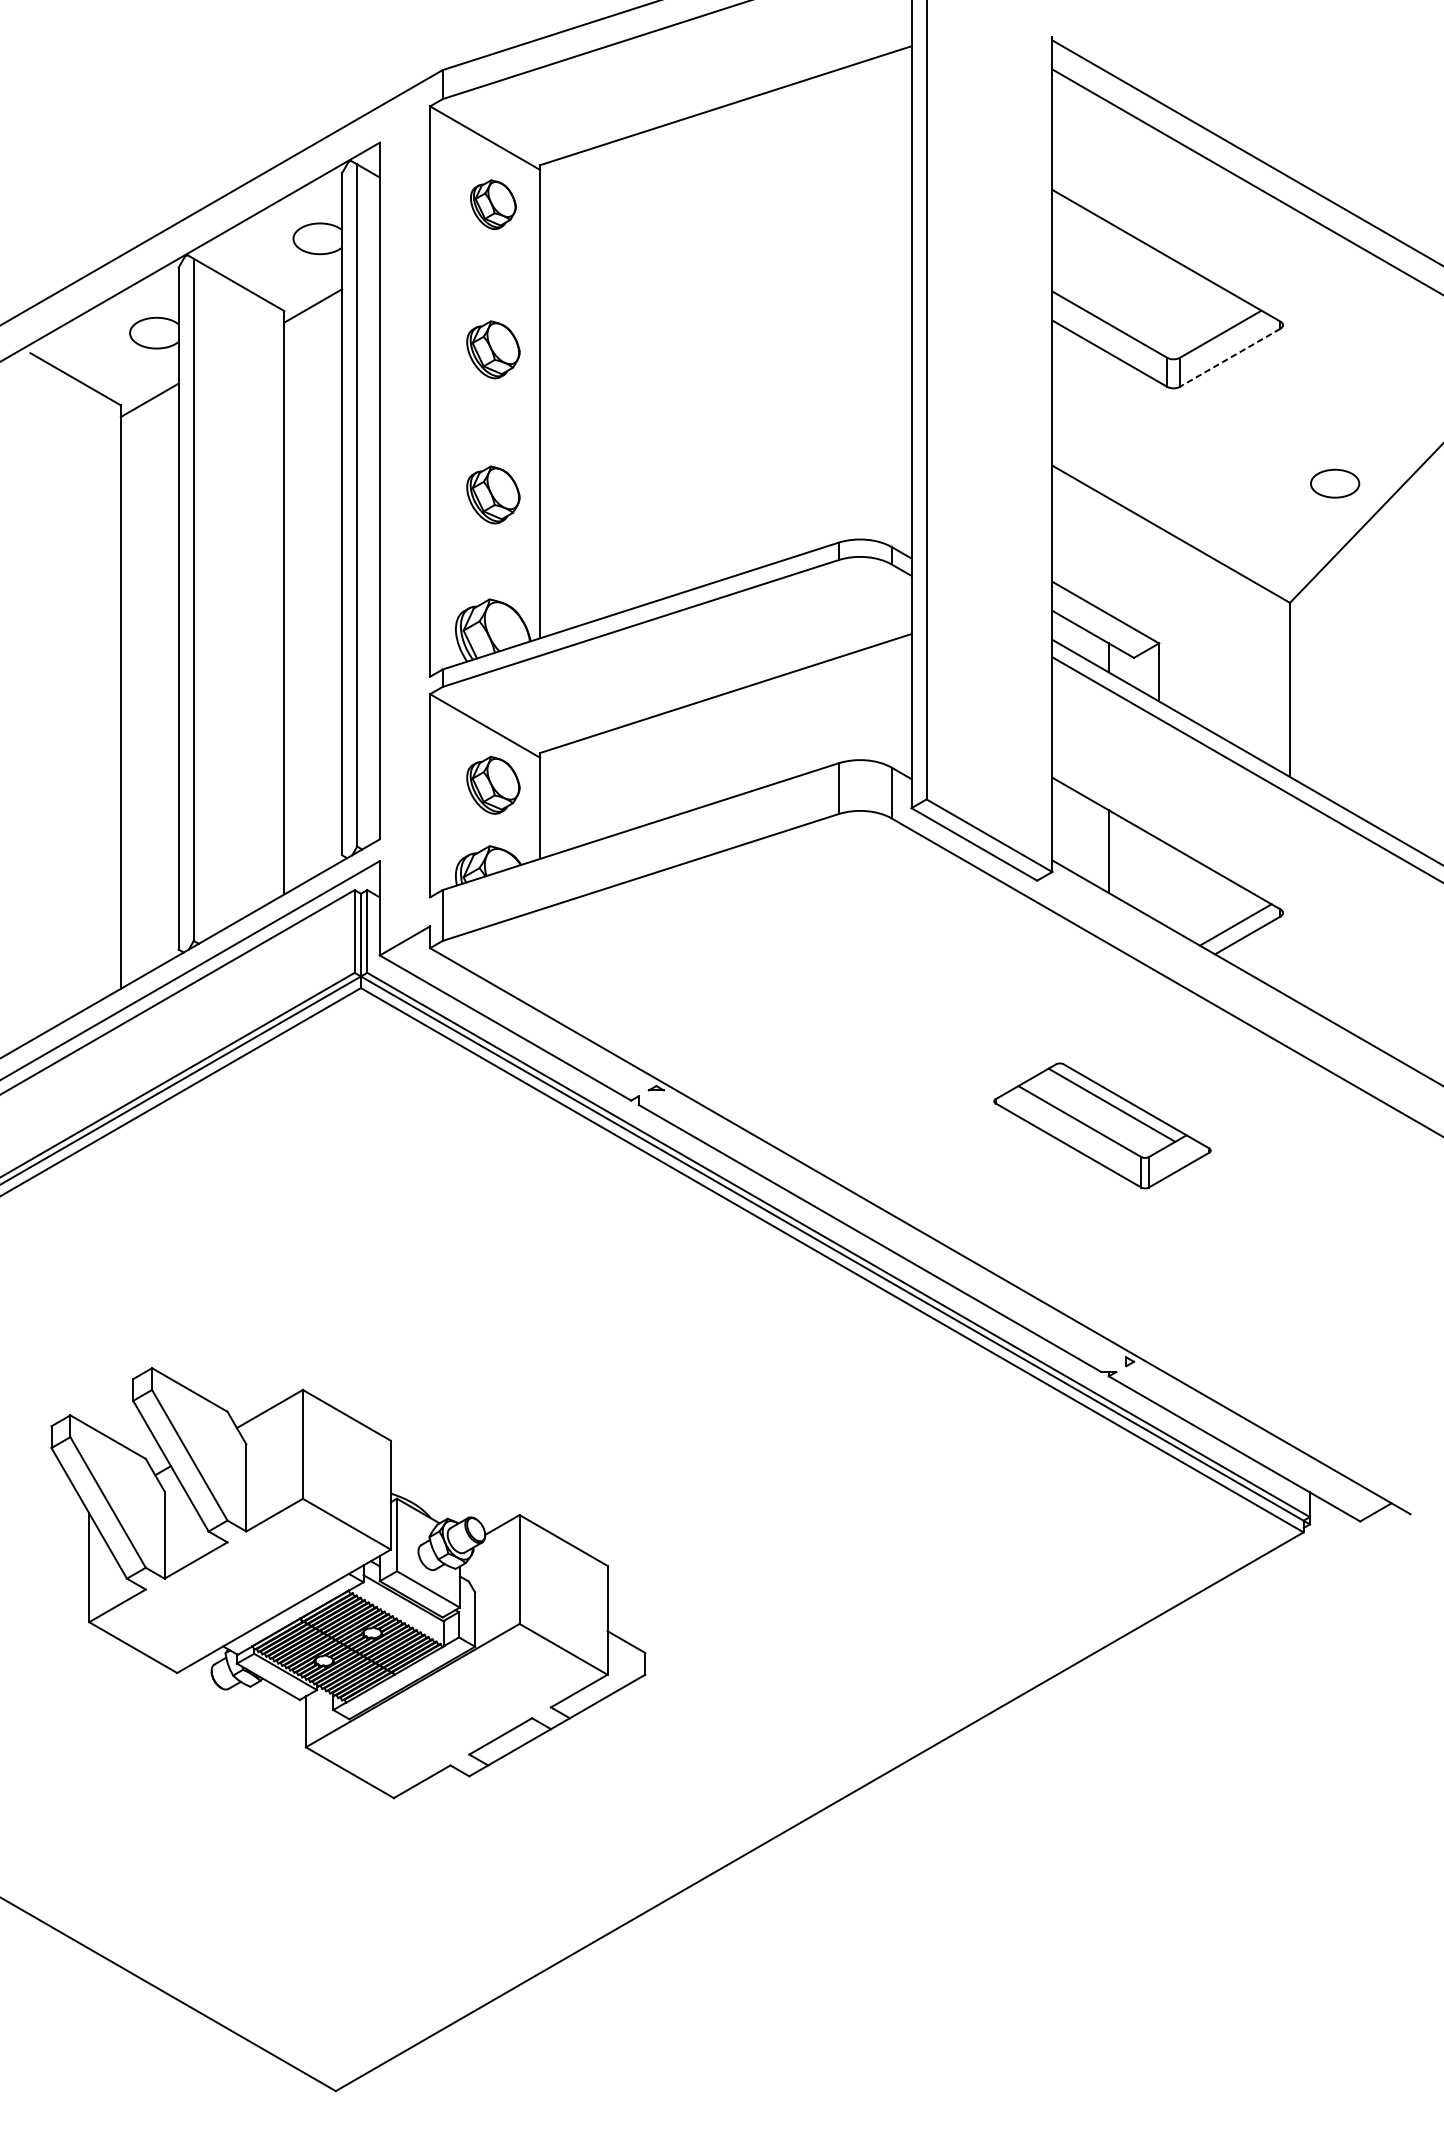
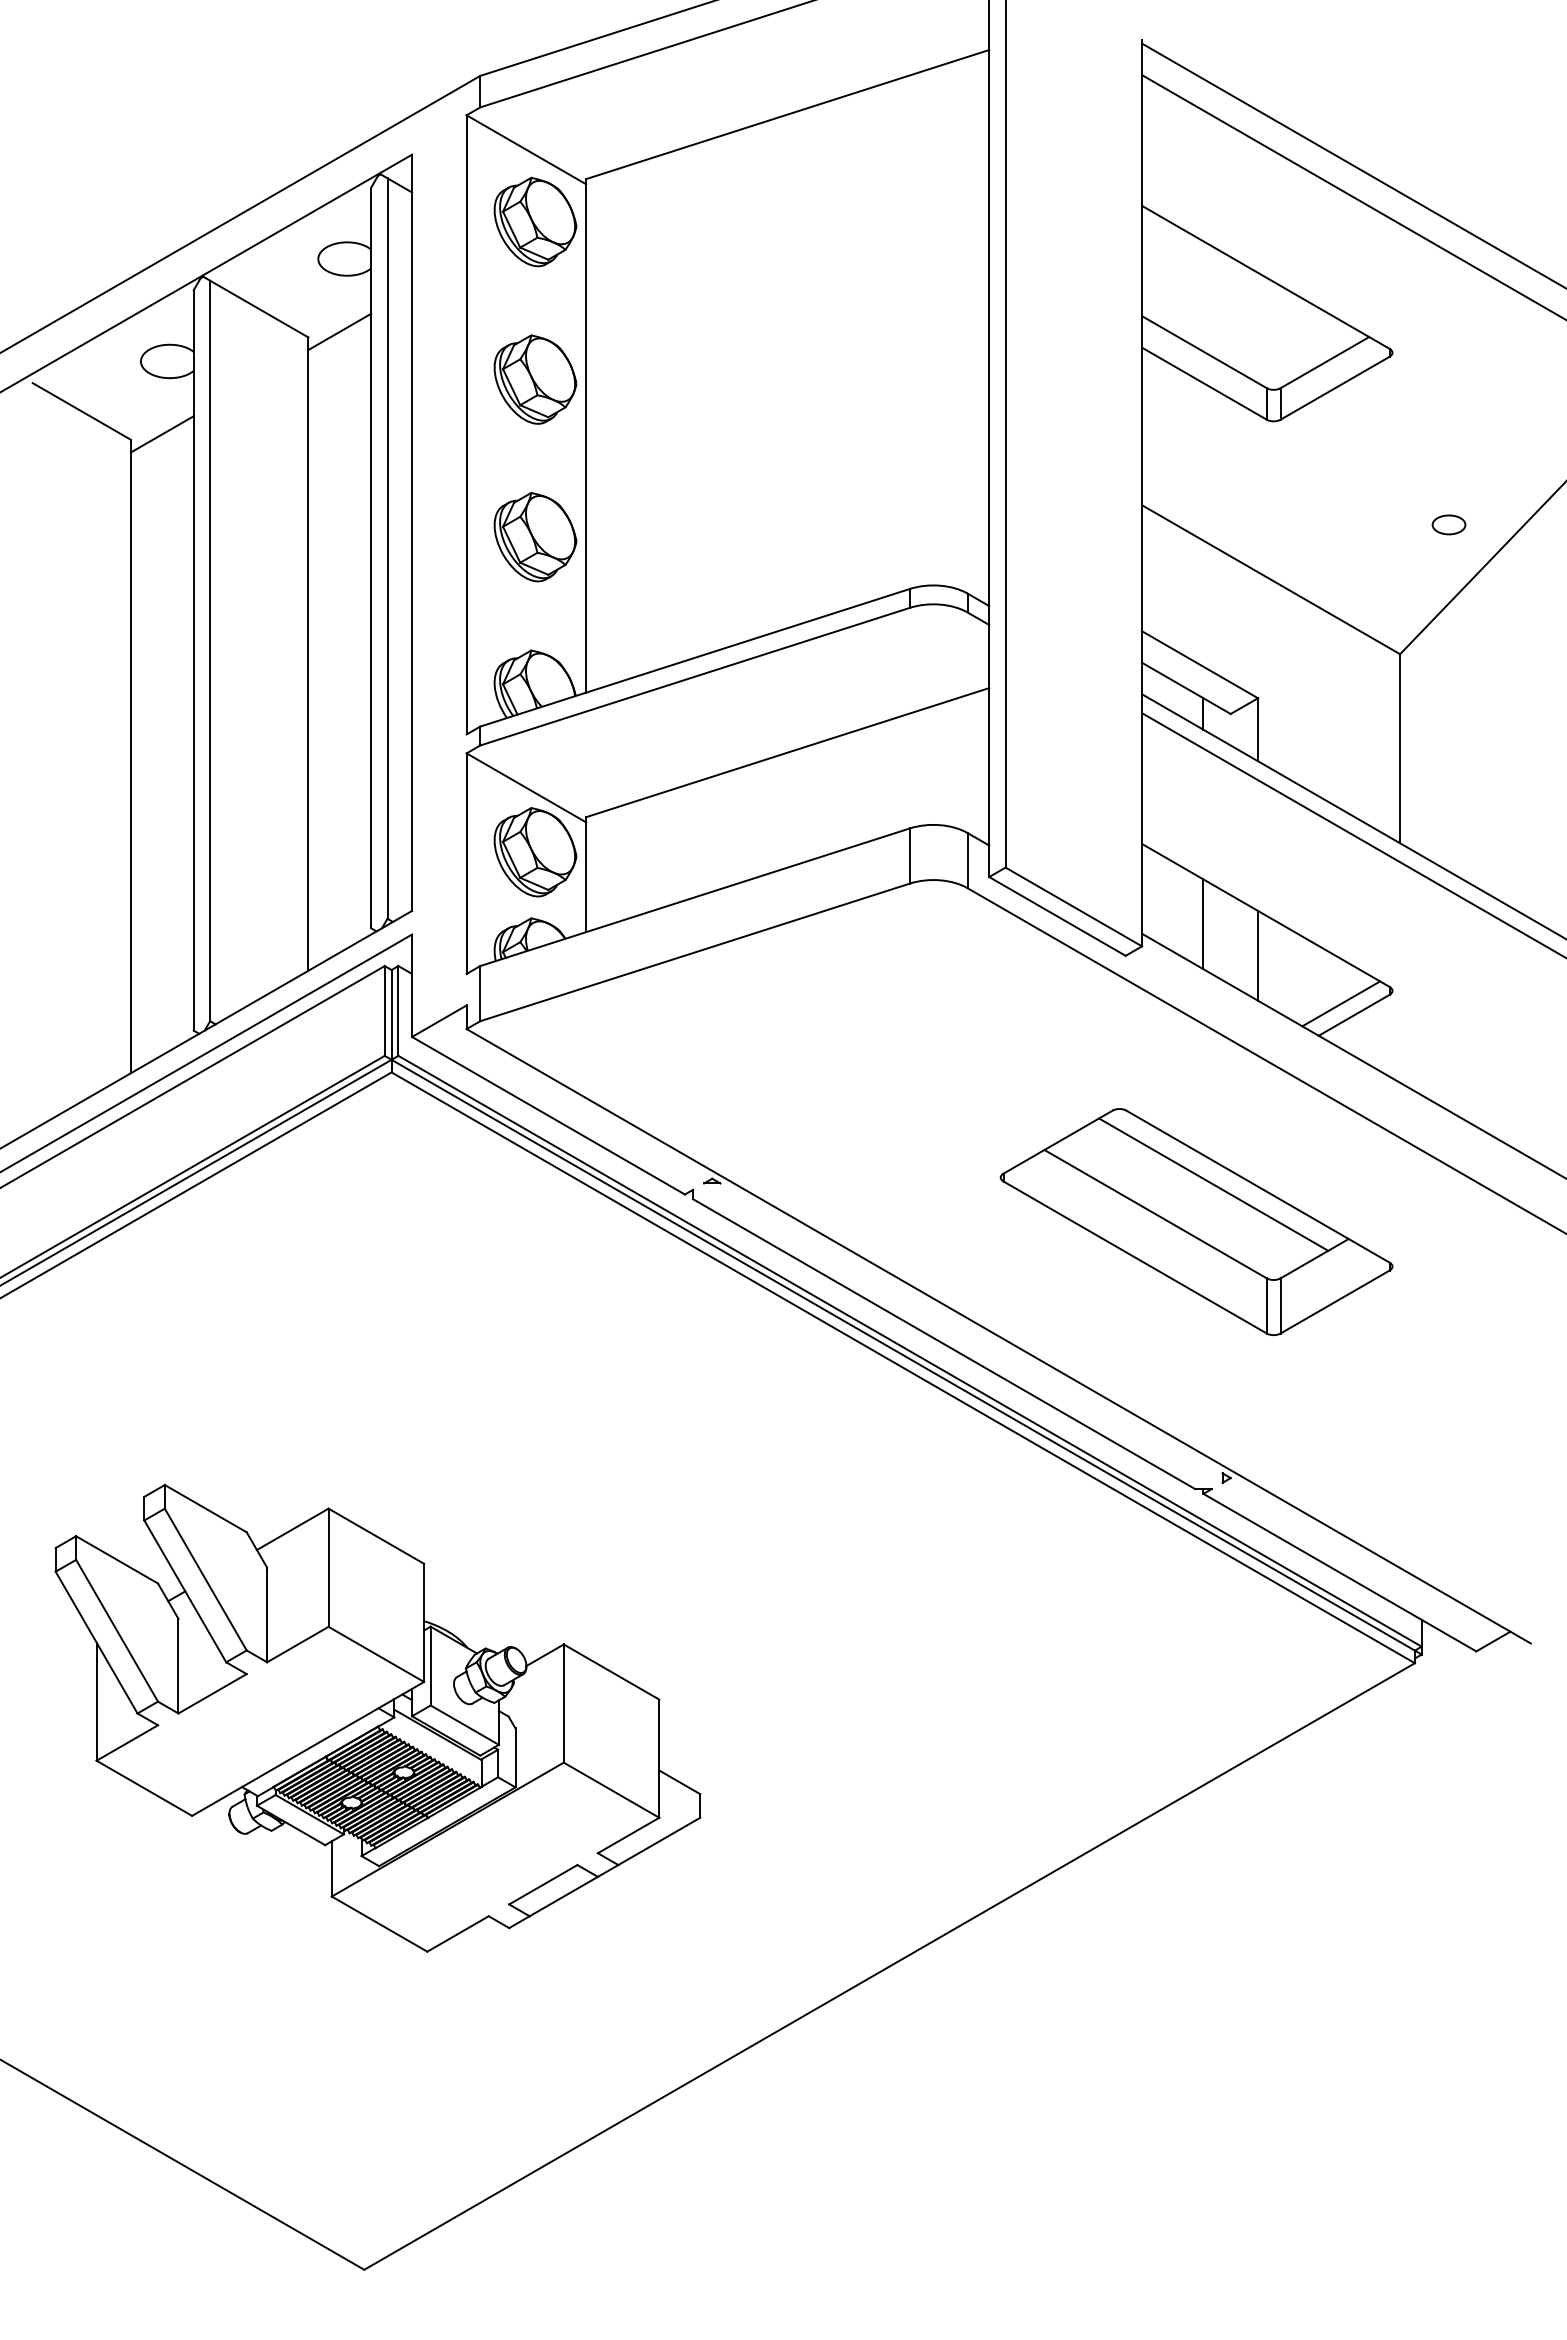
part: (493, 204) -> (535, 221), size x1.67
part: (493, 349) -> (535, 379), size x1.43
line: (1229, 358) -> (1334, 388), dashed -> solid
part: (1334, 483) -> (1448, 524), size x0.62
part: (493, 494) -> (535, 536), size x1.43
part: (493, 785) -> (535, 852), size x1.43
line: (1159, 880) -> (1258, 955), added
part: (1102, 1125) -> (1196, 1221), size x1.67

